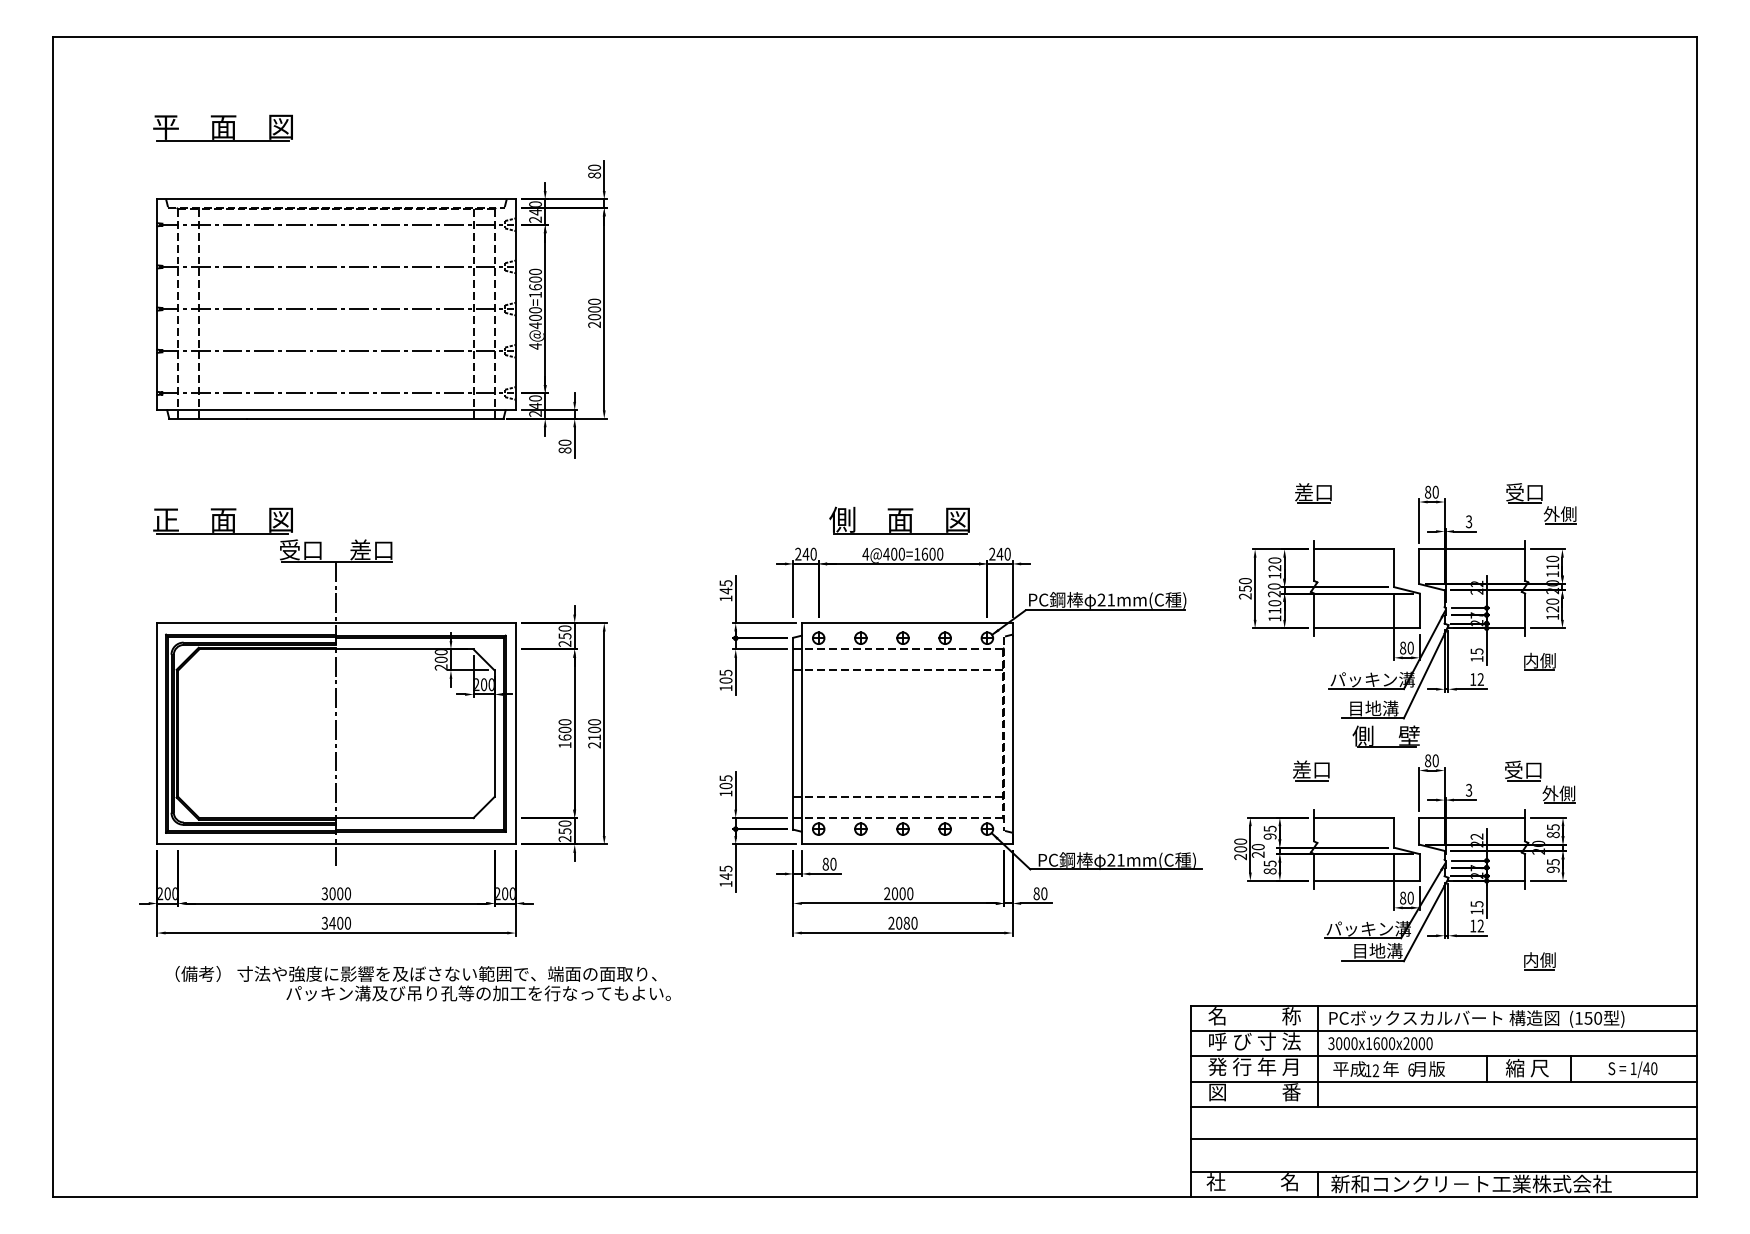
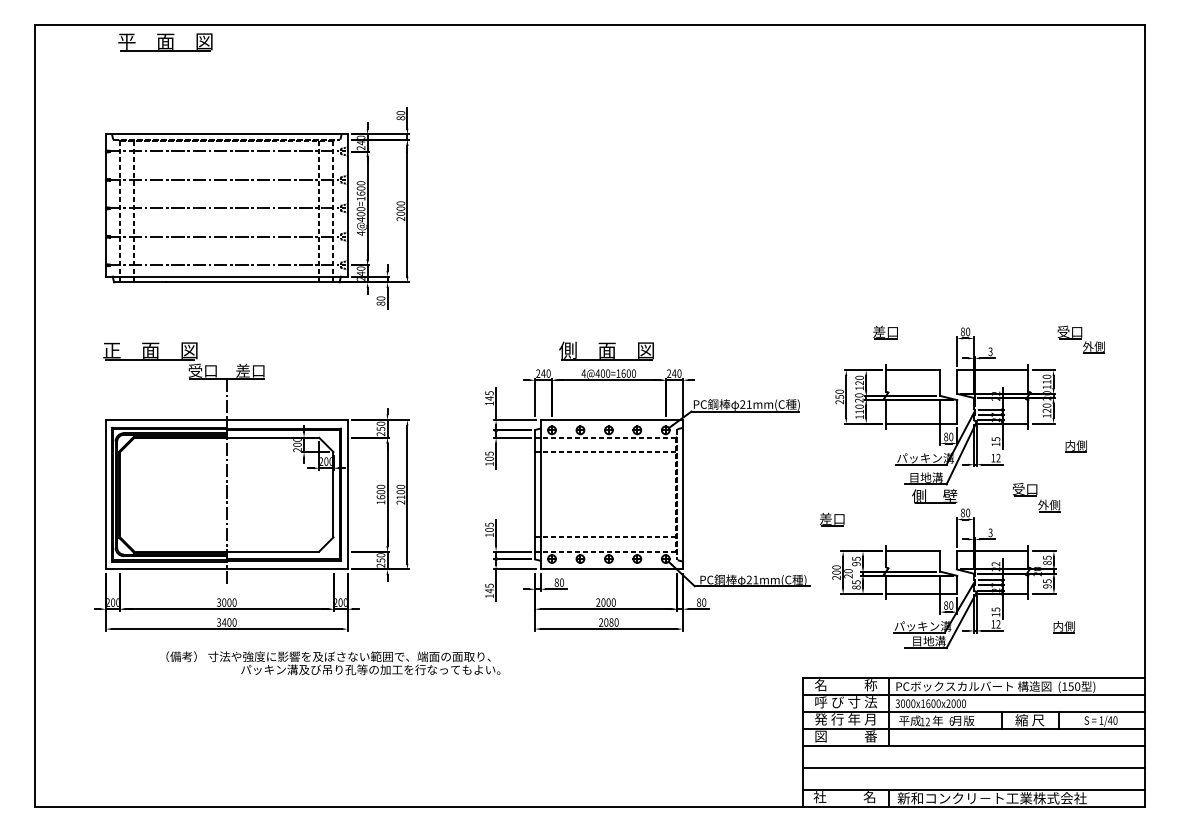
part: (223, 128) -> (165, 42), moved
part: (1540, 503) -> (1080, 339), moved
part: (1538, 662) -> (1075, 446), moved
part: (1311, 770) -> (832, 519), moved
part: (1540, 782) -> (1036, 497), moved
part: (1538, 961) -> (1063, 627), moved
text: (423, 984) -> (333, 663), moved

